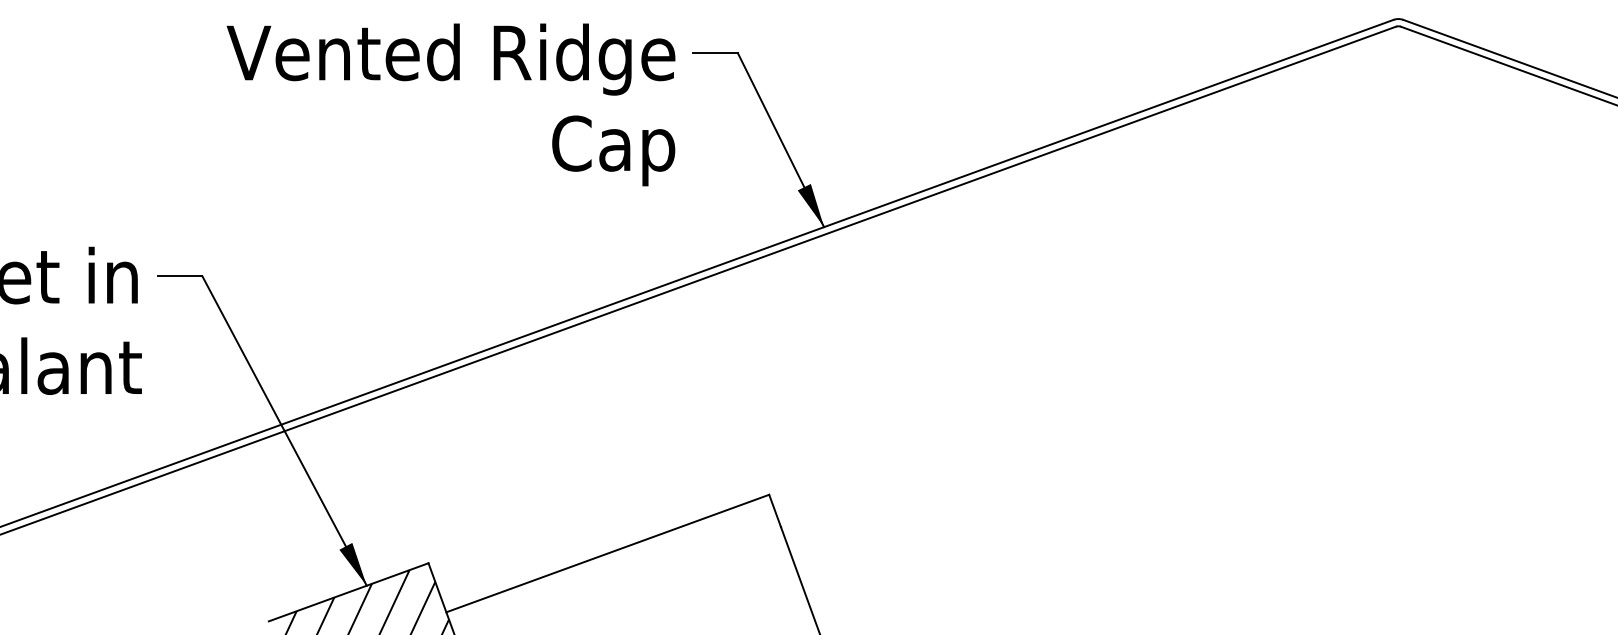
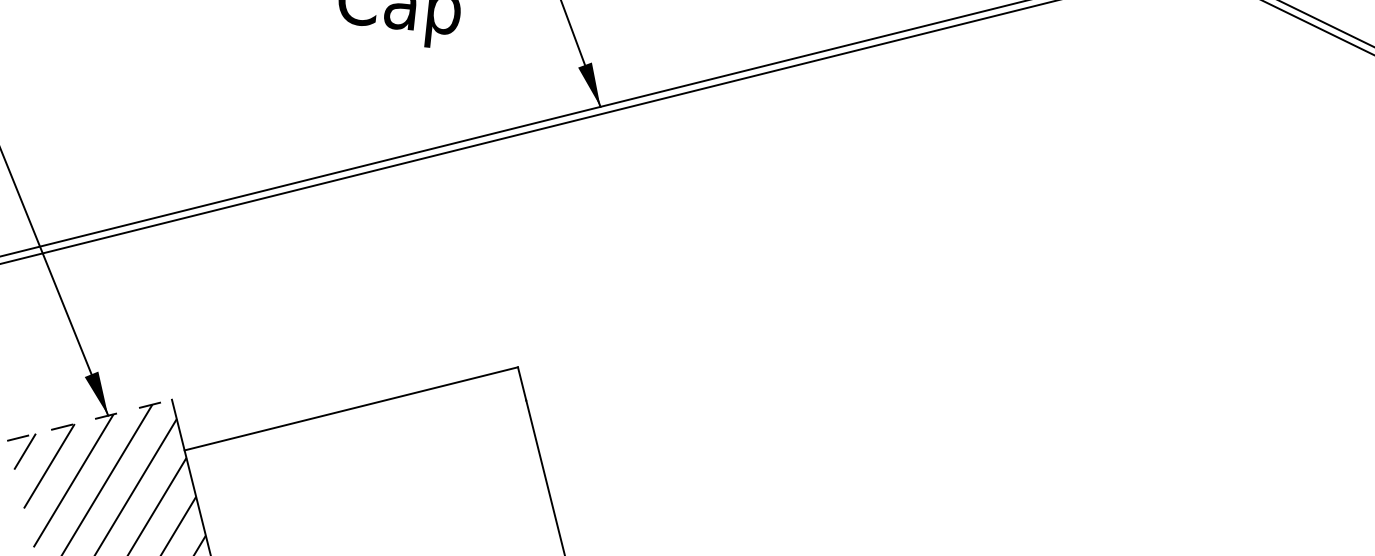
line: (348, 592) -> (89, 420), solid -> dashed

